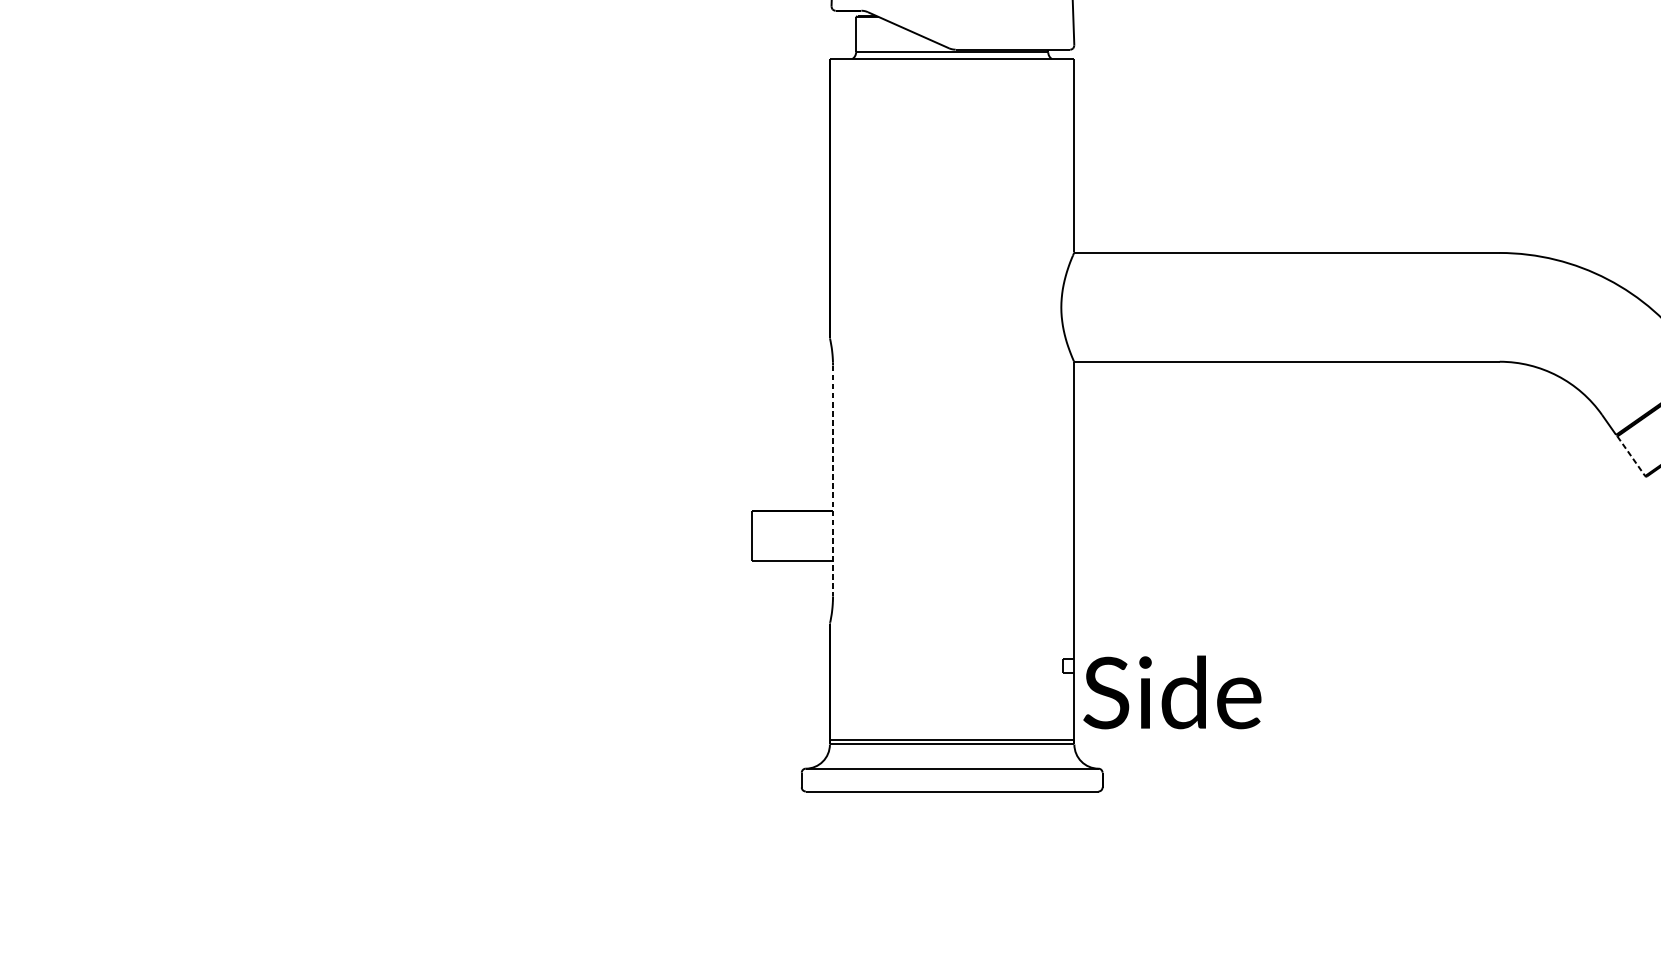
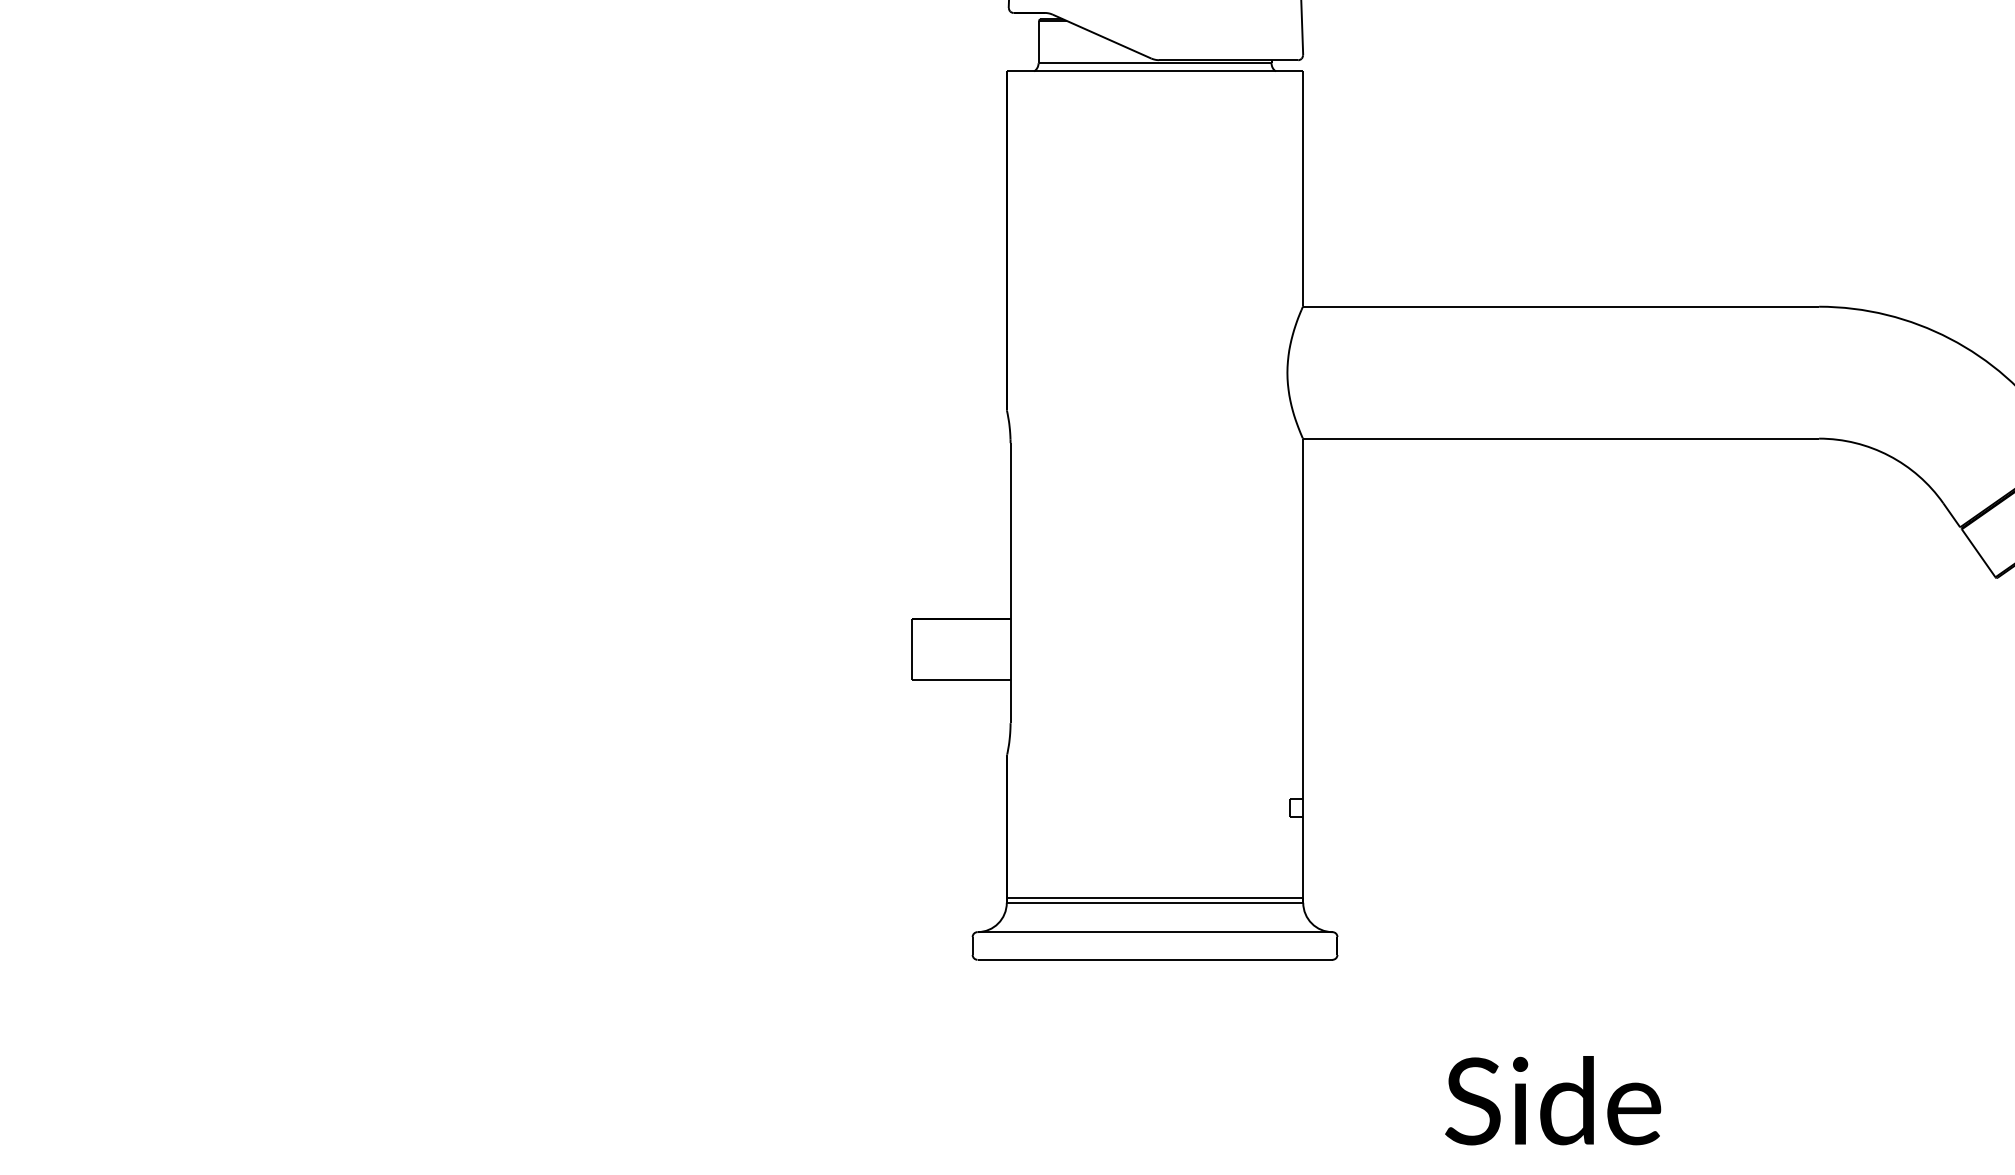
line: (1631, 456) -> (1978, 553), dashed -> solid
line: (832, 481) -> (1010, 583), dashed -> solid
text: (1172, 692) -> (1553, 1100), moved

